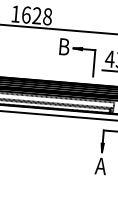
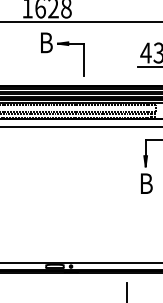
part: (77, 50) -> (62, 45), moved
text: (100, 166) -> (145, 183), A -> B

